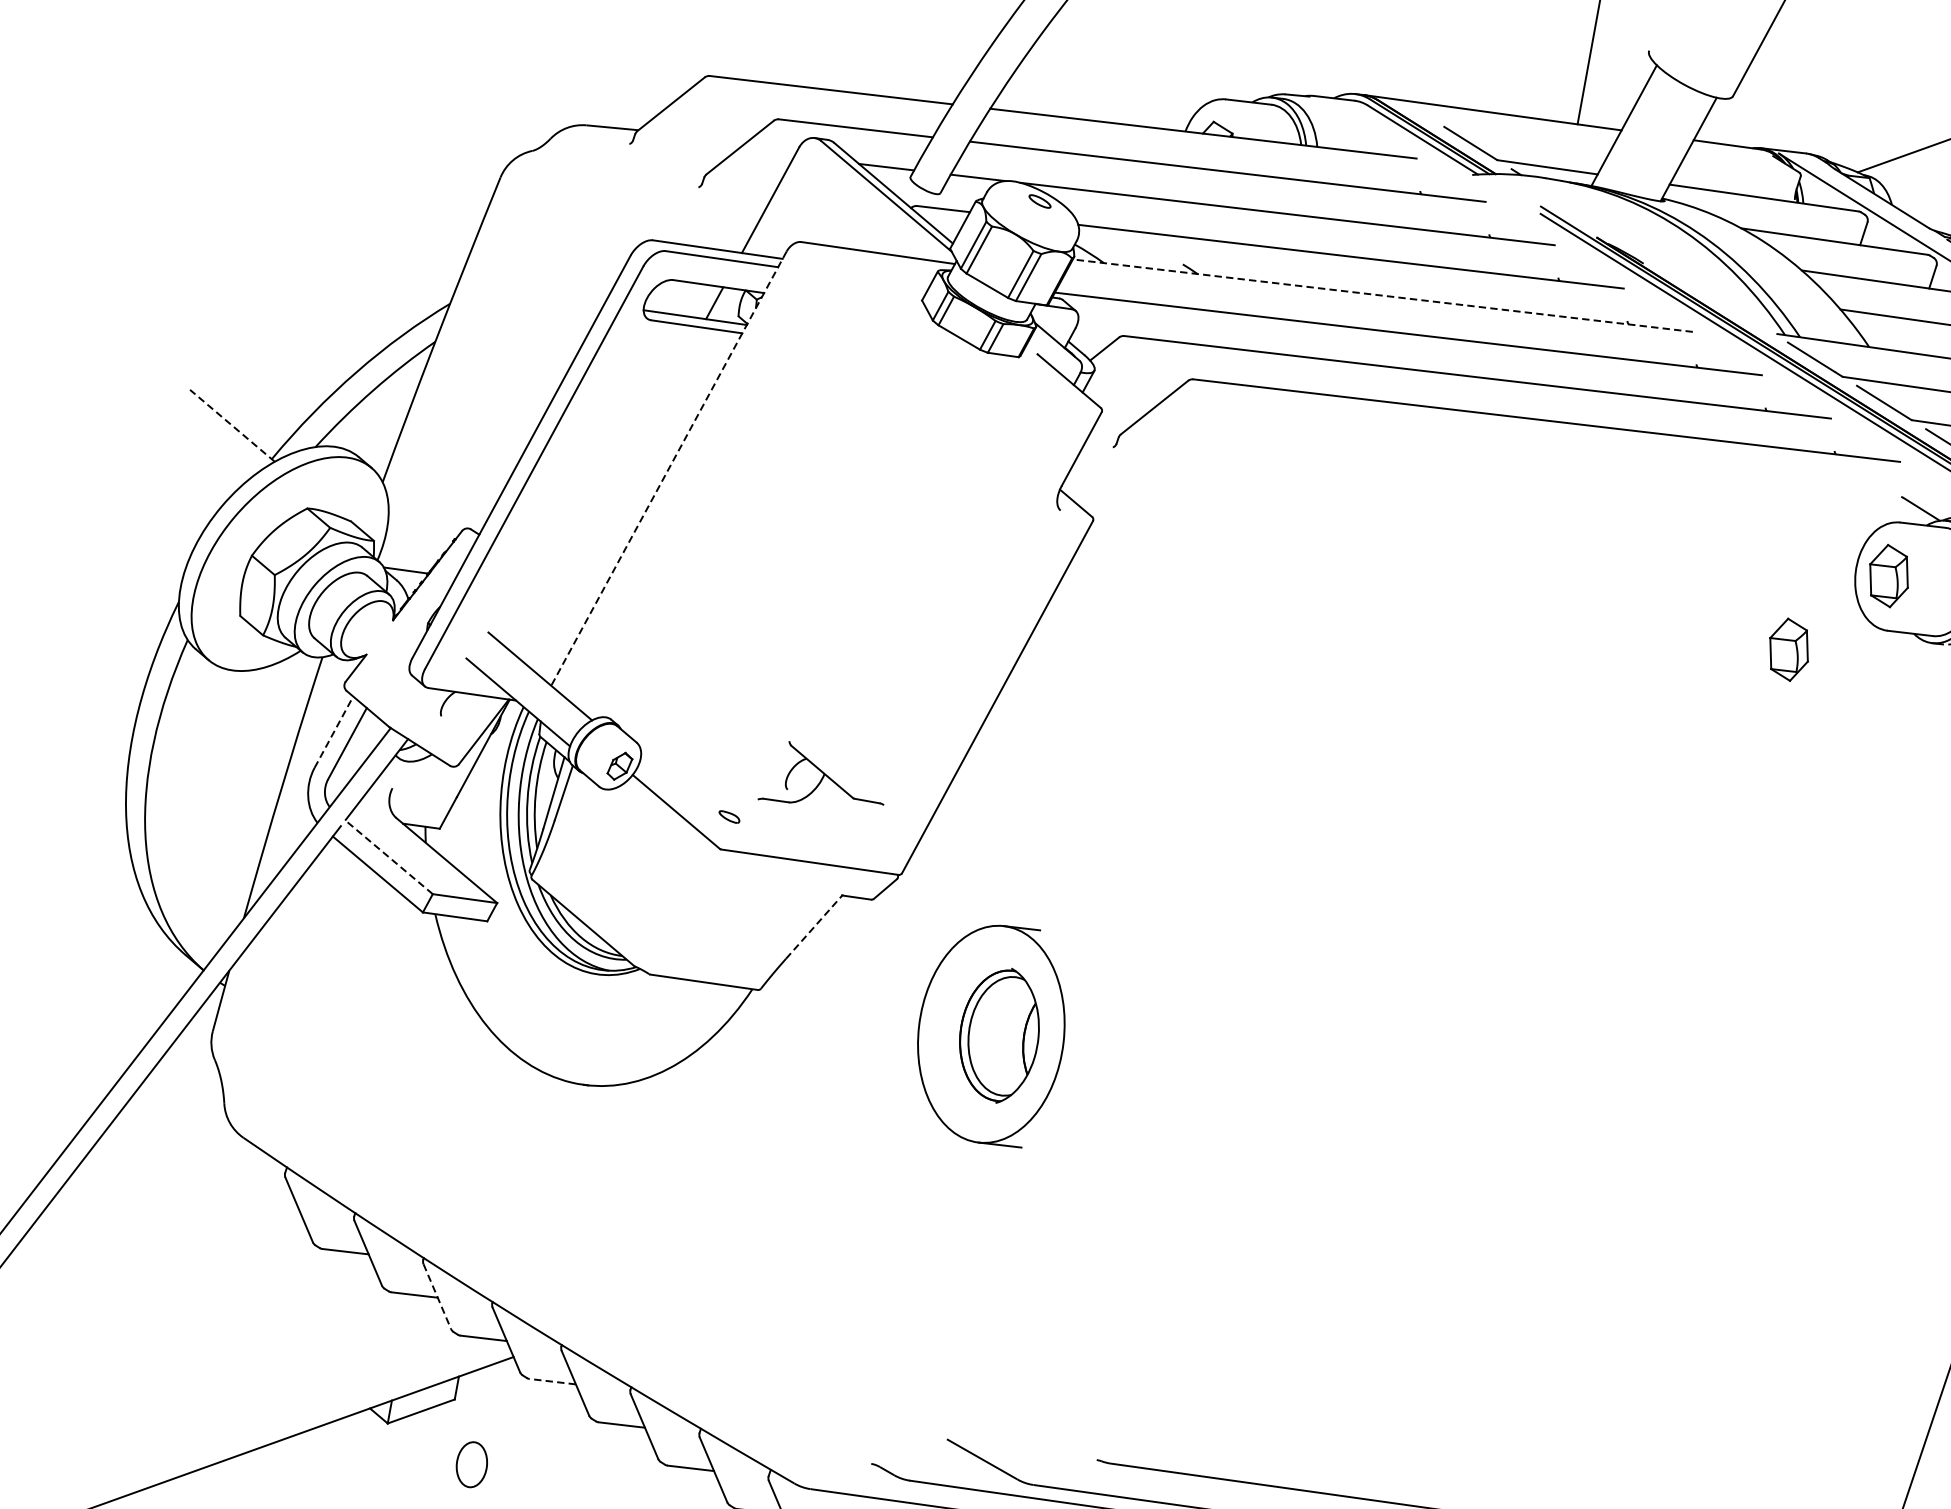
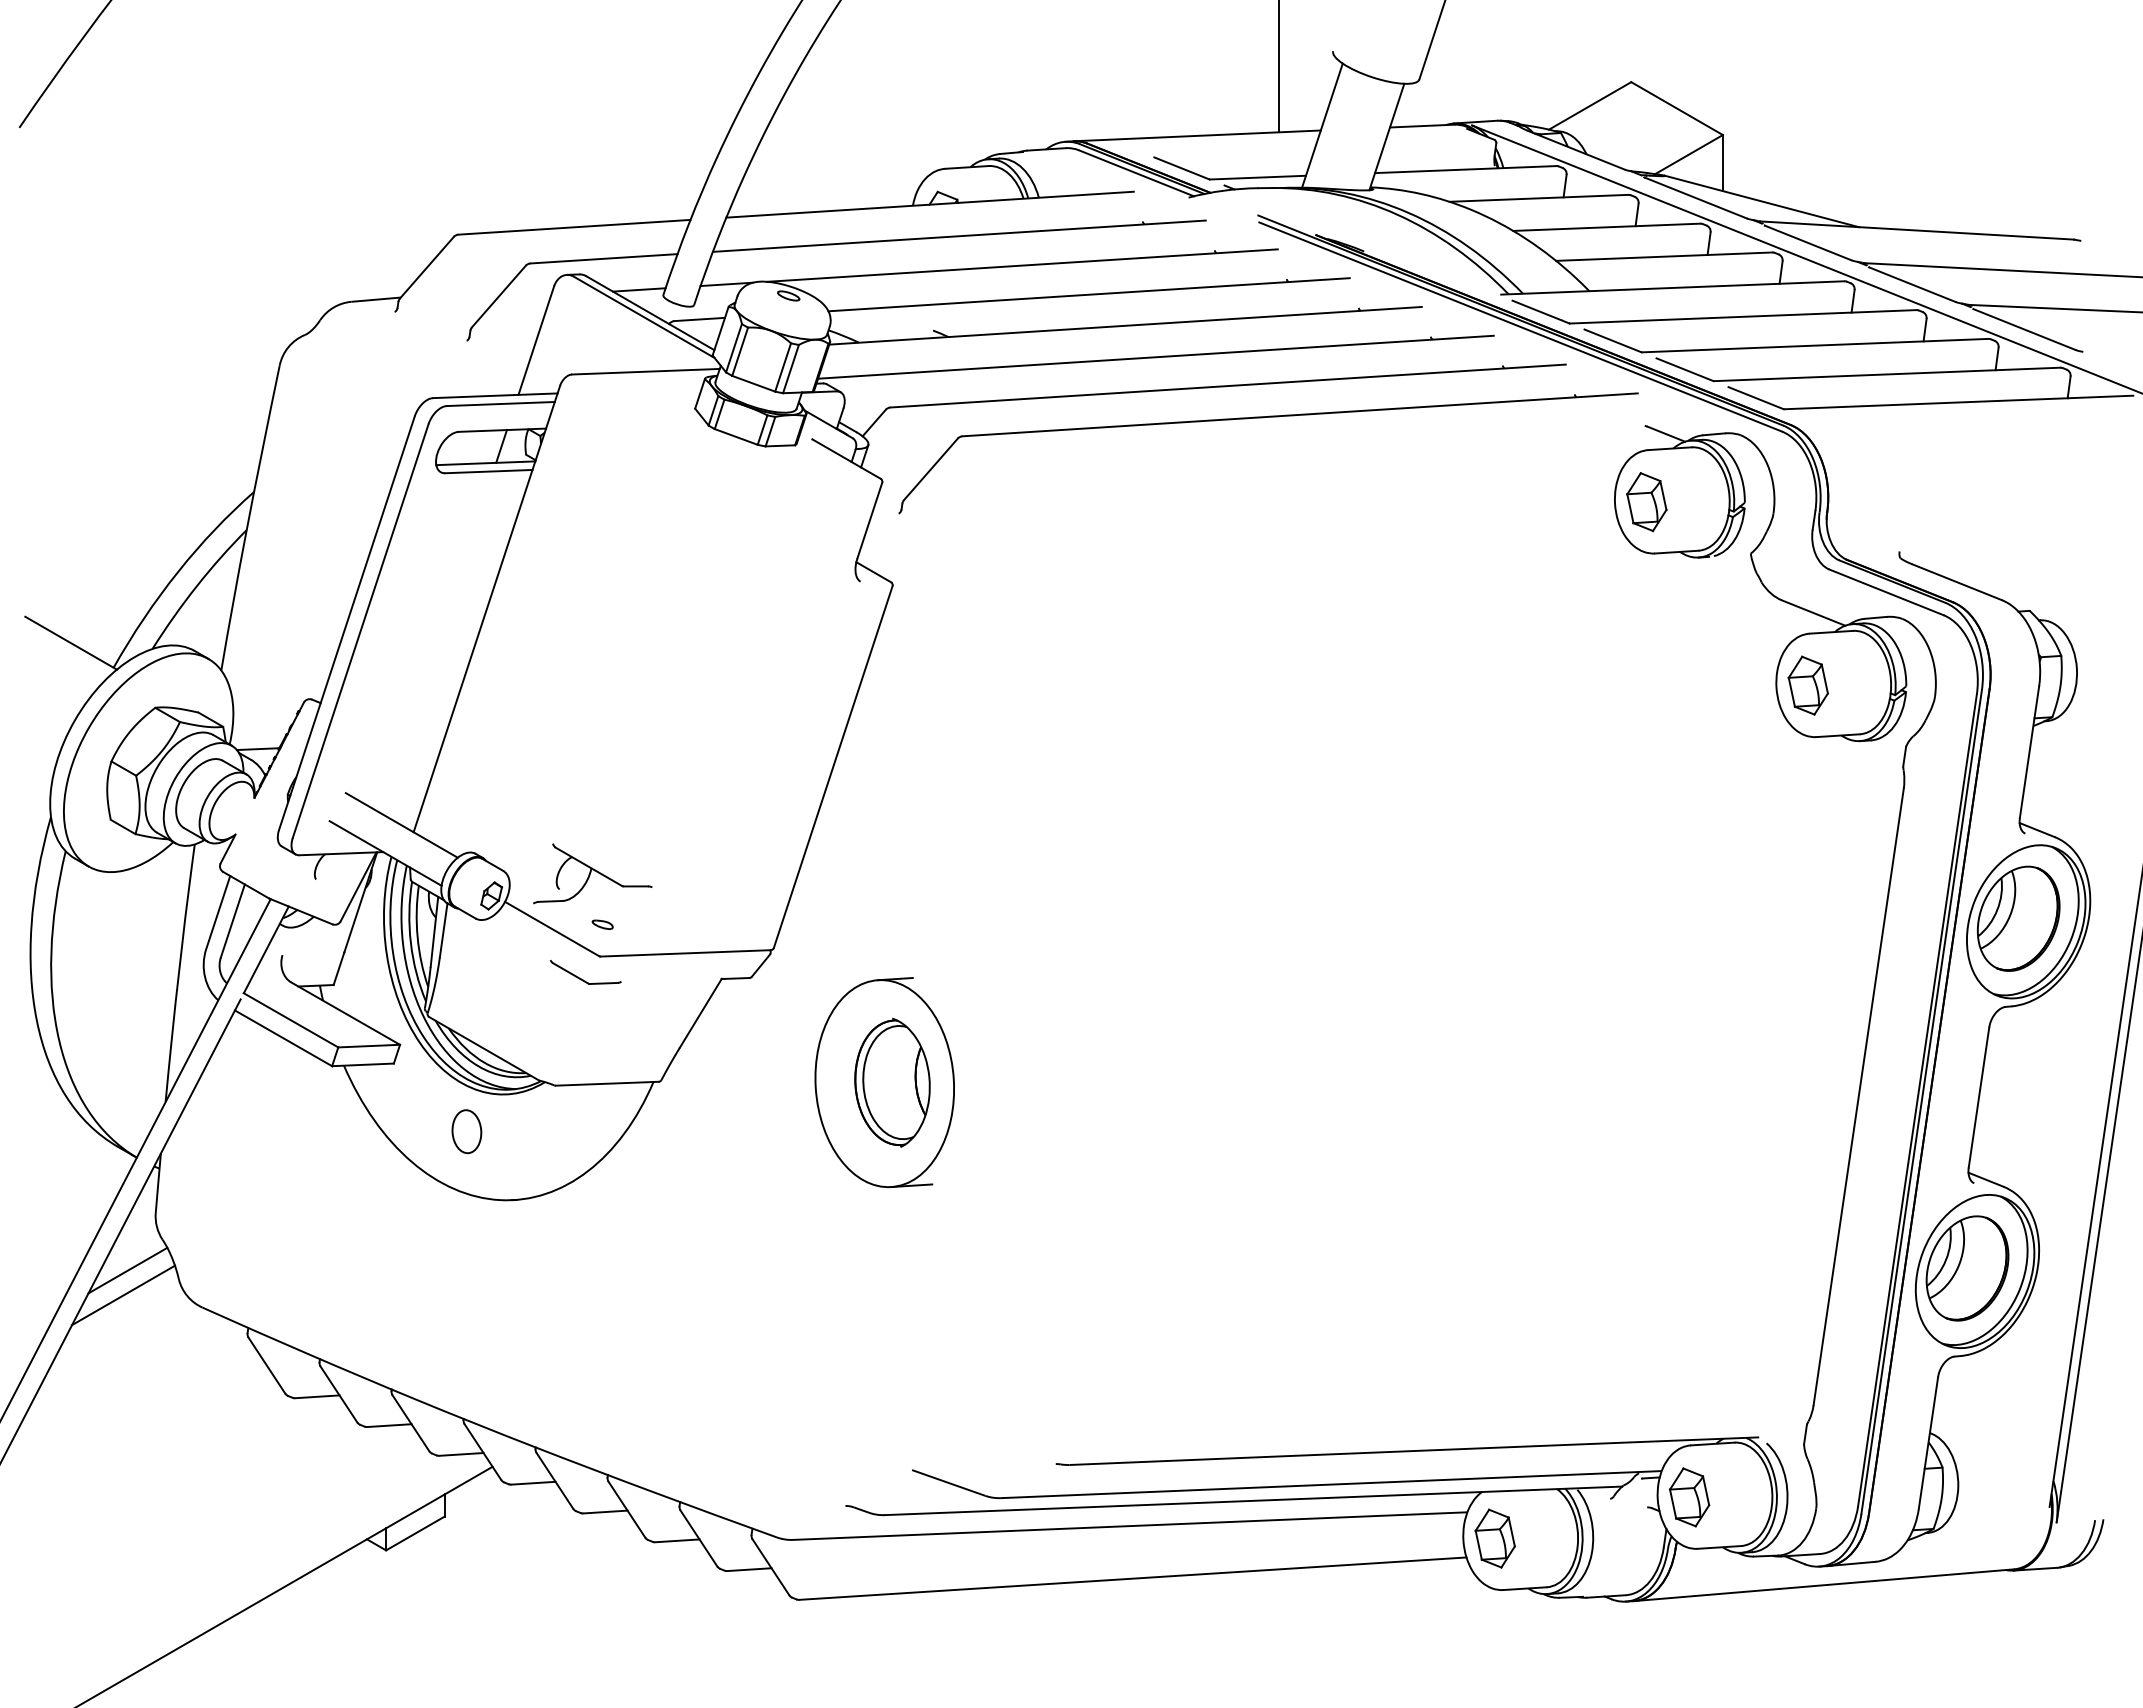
line: (1382, 295) -> (1125, 325), dashed -> solid
line: (232, 426) -> (71, 643), dashed -> solid
line: (668, 469) -> (486, 609), dashed -> solid
part: (1788, 650) -> (1565, 588), removed
line: (334, 732) -> (218, 912), dashed -> solid
part: (824, 779) -> (592, 873), moved
line: (388, 857) -> (290, 1020), dashed -> solid
part: (697, 868) -> (581, 978), added
line: (815, 926) -> (701, 1012), dashed -> solid
line: (172, 1085) -> (127, 1270), added
line: (164, 1110) -> (123, 1295), added
line: (437, 1296) -> (411, 1423), dashed -> solid
line: (551, 1381) -> (532, 1483), dashed -> solid
part: (471, 1464) -> (466, 1131), moved

